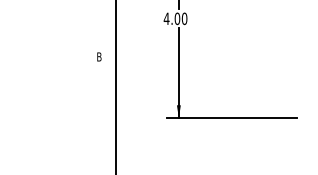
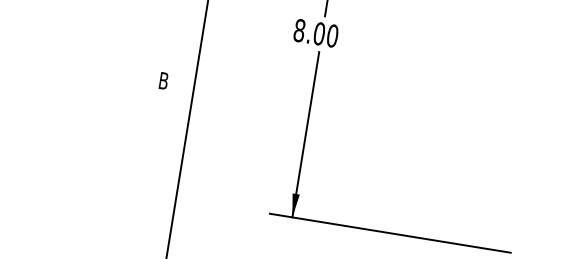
text: (166, 18) -> (299, 29), 4.00 -> 8.00

